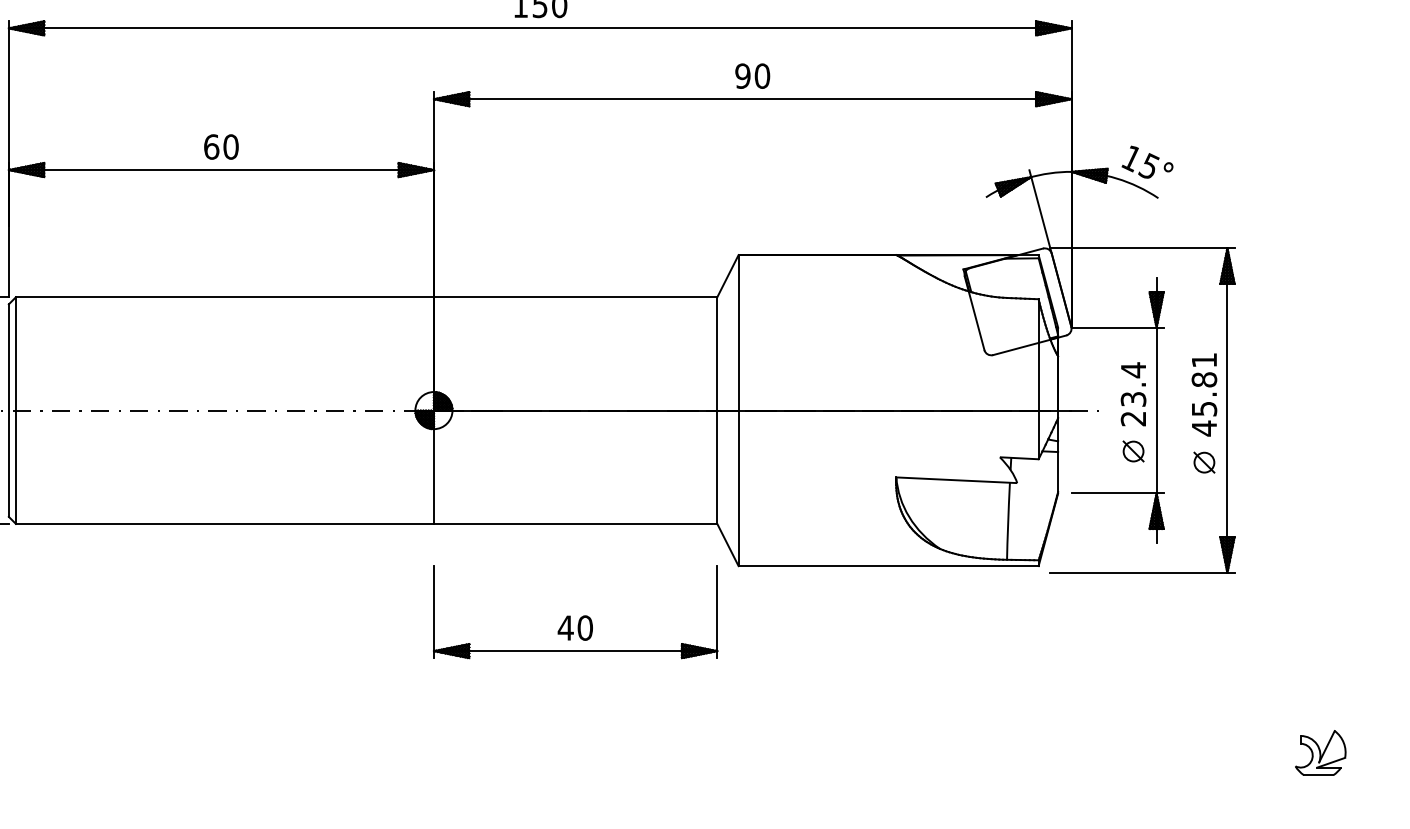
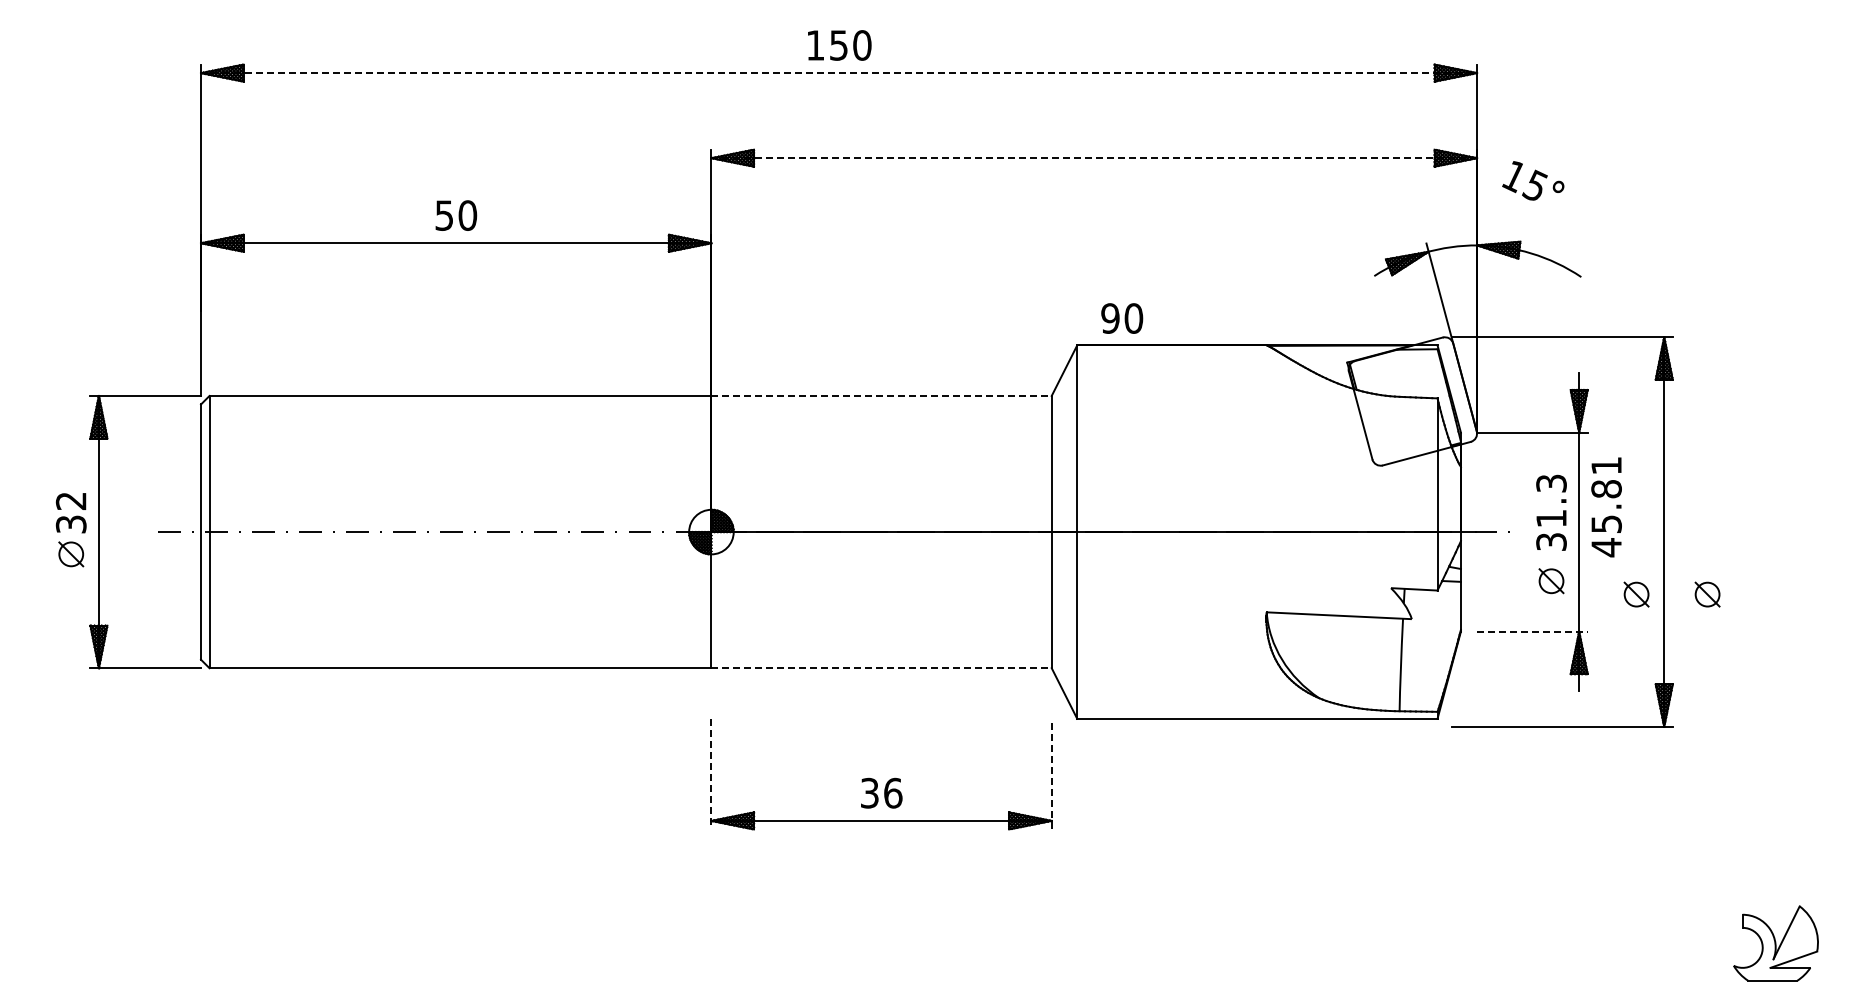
line: (540, 28) -> (839, 73), solid -> dashed
text: (752, 76) -> (1122, 318), moved
line: (752, 99) -> (1094, 158), solid -> dashed
text: (211, 146) -> (444, 215), 60 -> 50
text: (1147, 161) -> (1533, 180), moved
line: (576, 296) -> (882, 395), solid -> dashed
text: (1133, 394) -> (1551, 512), 23.4 -> 31.3
text: (1204, 395) -> (1606, 507), moved
part: (1263, 462) -> (1707, 594), added
line: (1117, 493) -> (1532, 631), solid -> dashed
line: (576, 524) -> (882, 668), solid -> dashed
line: (717, 611) -> (1051, 773), solid -> dashed
line: (434, 612) -> (711, 774), solid -> dashed
text: (575, 627) -> (881, 792), 40 -> 36
part: (1320, 752) -> (1776, 942), size x1.4

